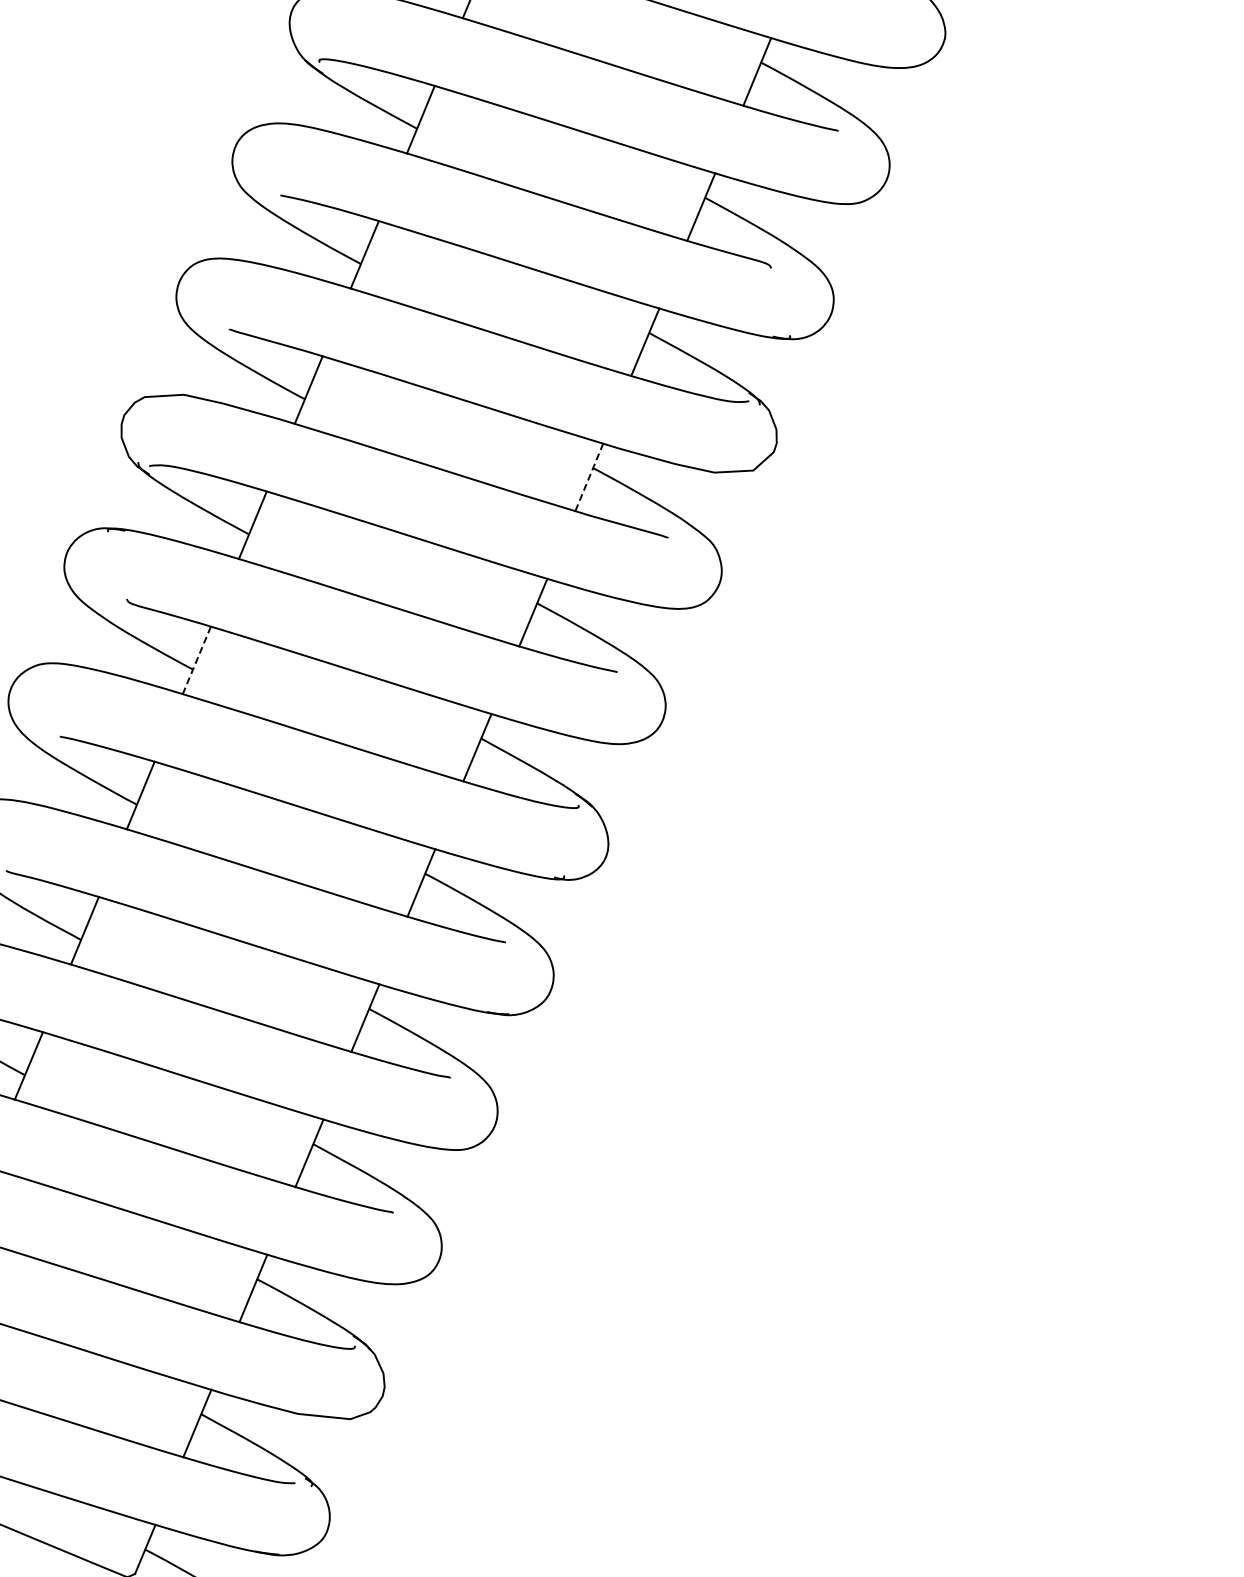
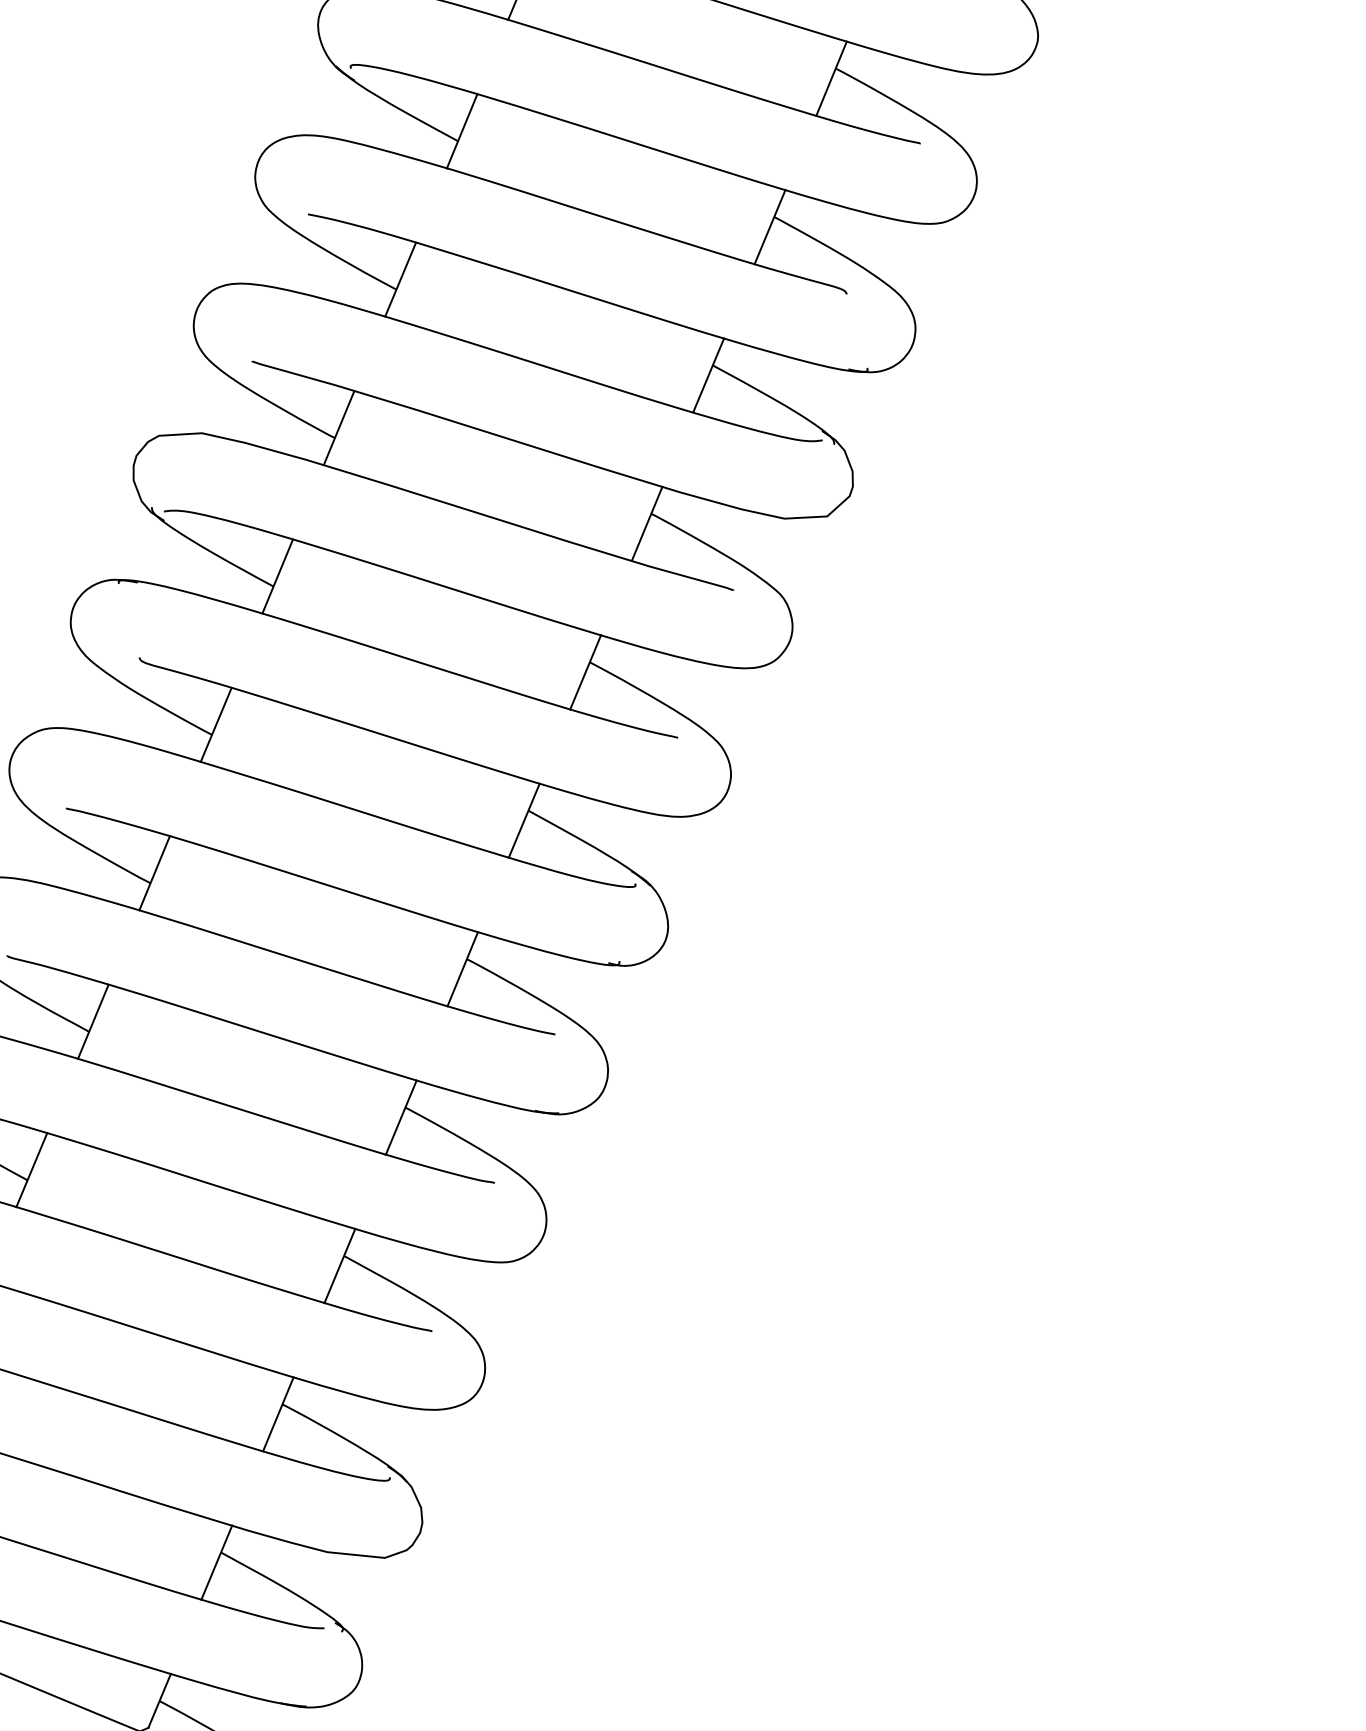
line: (589, 476) -> (647, 522), dashed -> solid
line: (196, 660) -> (215, 724), dashed -> solid

